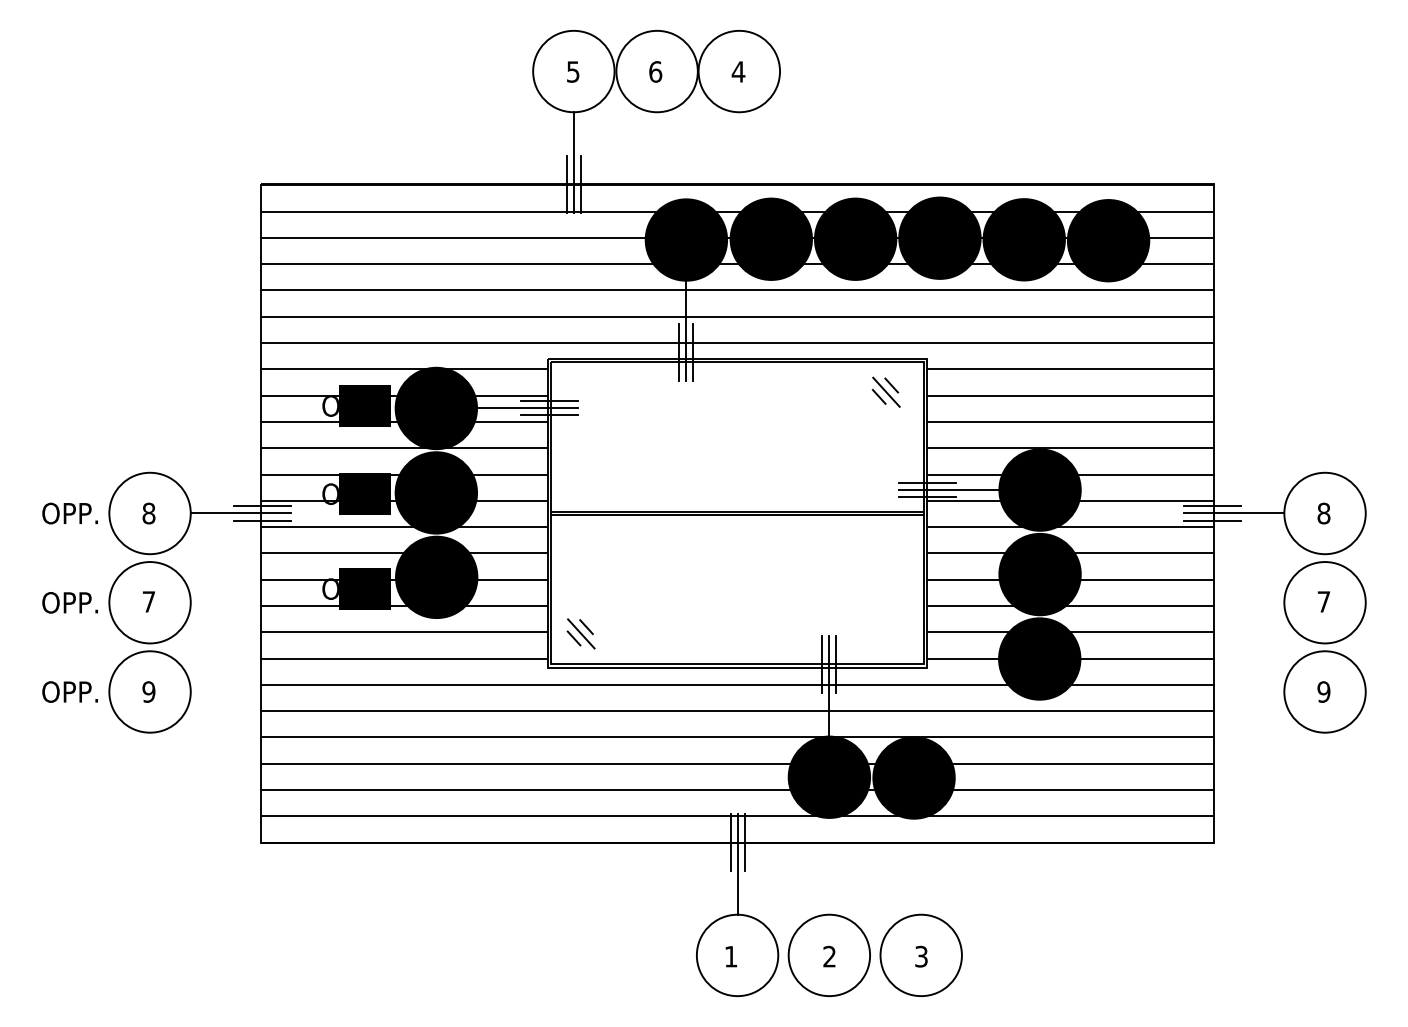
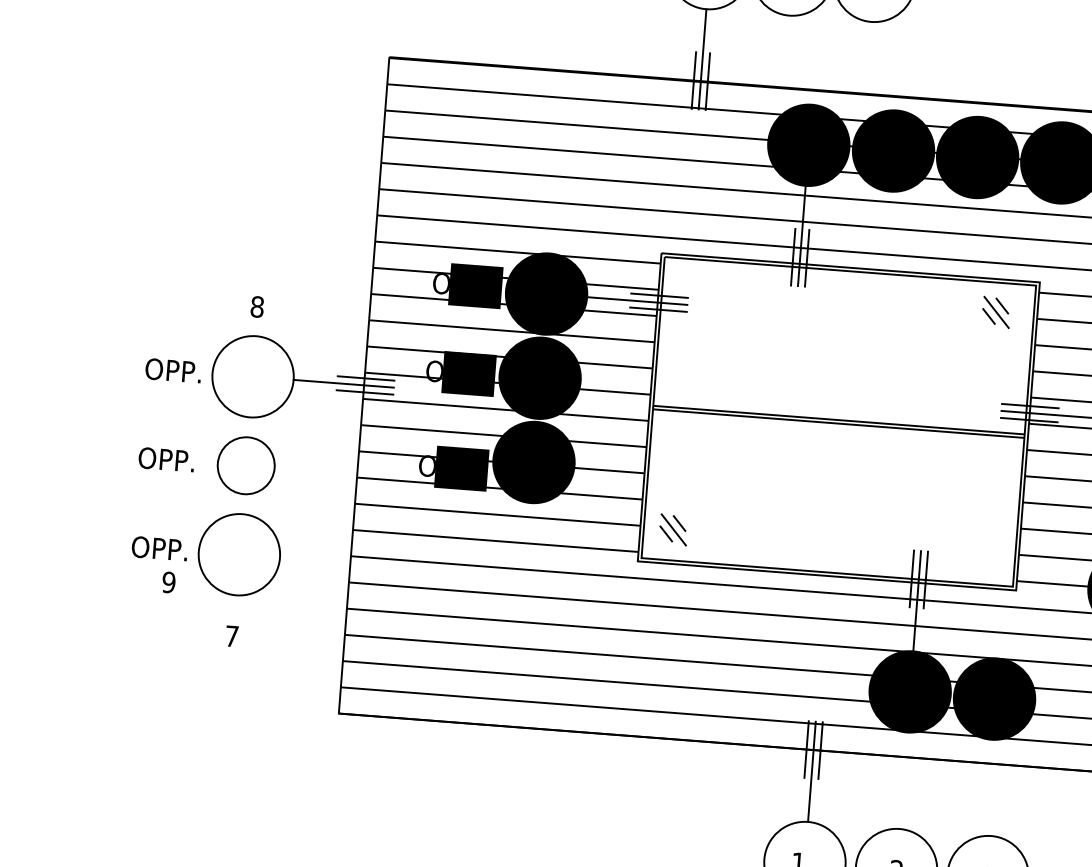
text: (148, 513) -> (256, 306), moved
text: (148, 601) -> (231, 635), moved
circle: (149, 602) -> (245, 465), size x0.7
text: (148, 691) -> (168, 581), moved

